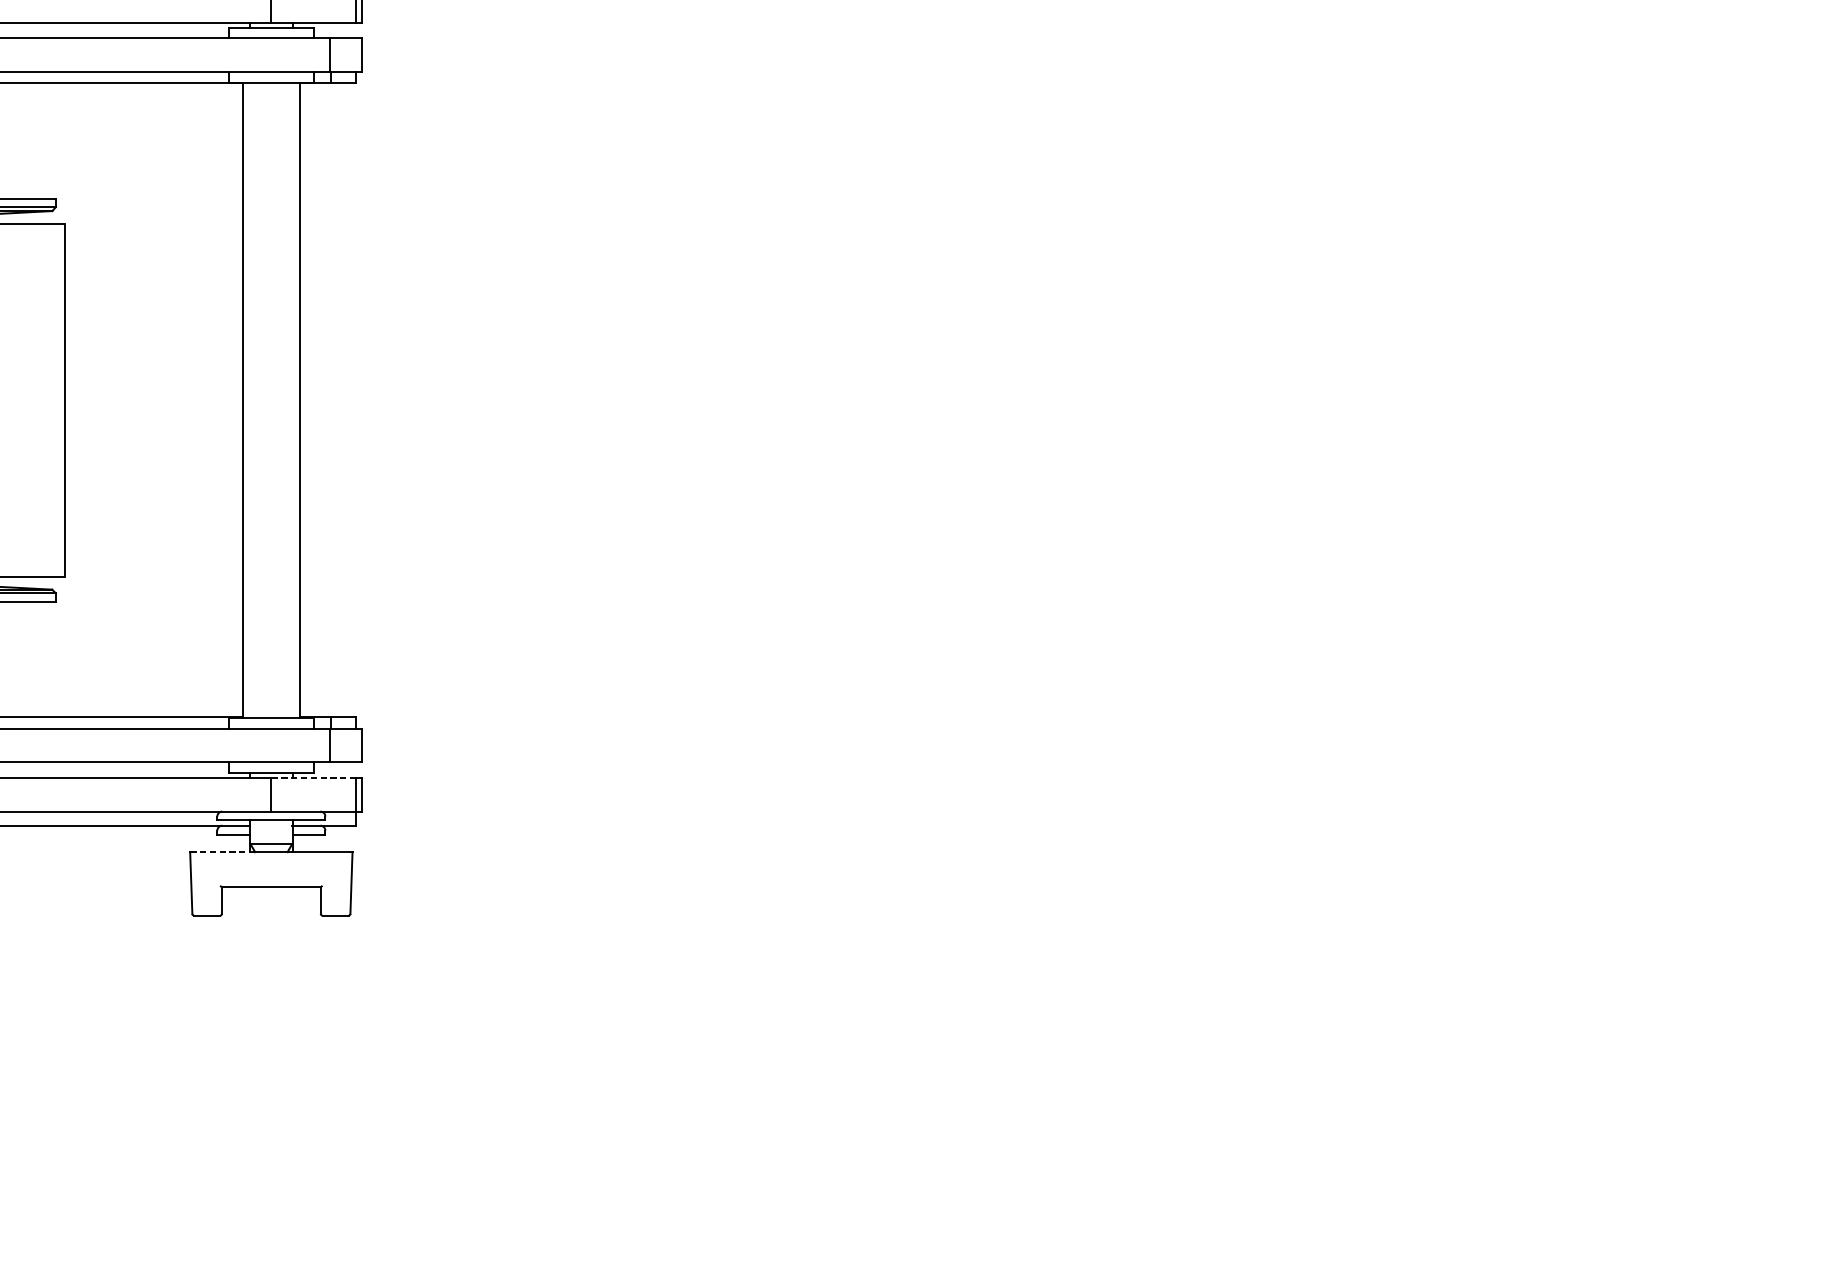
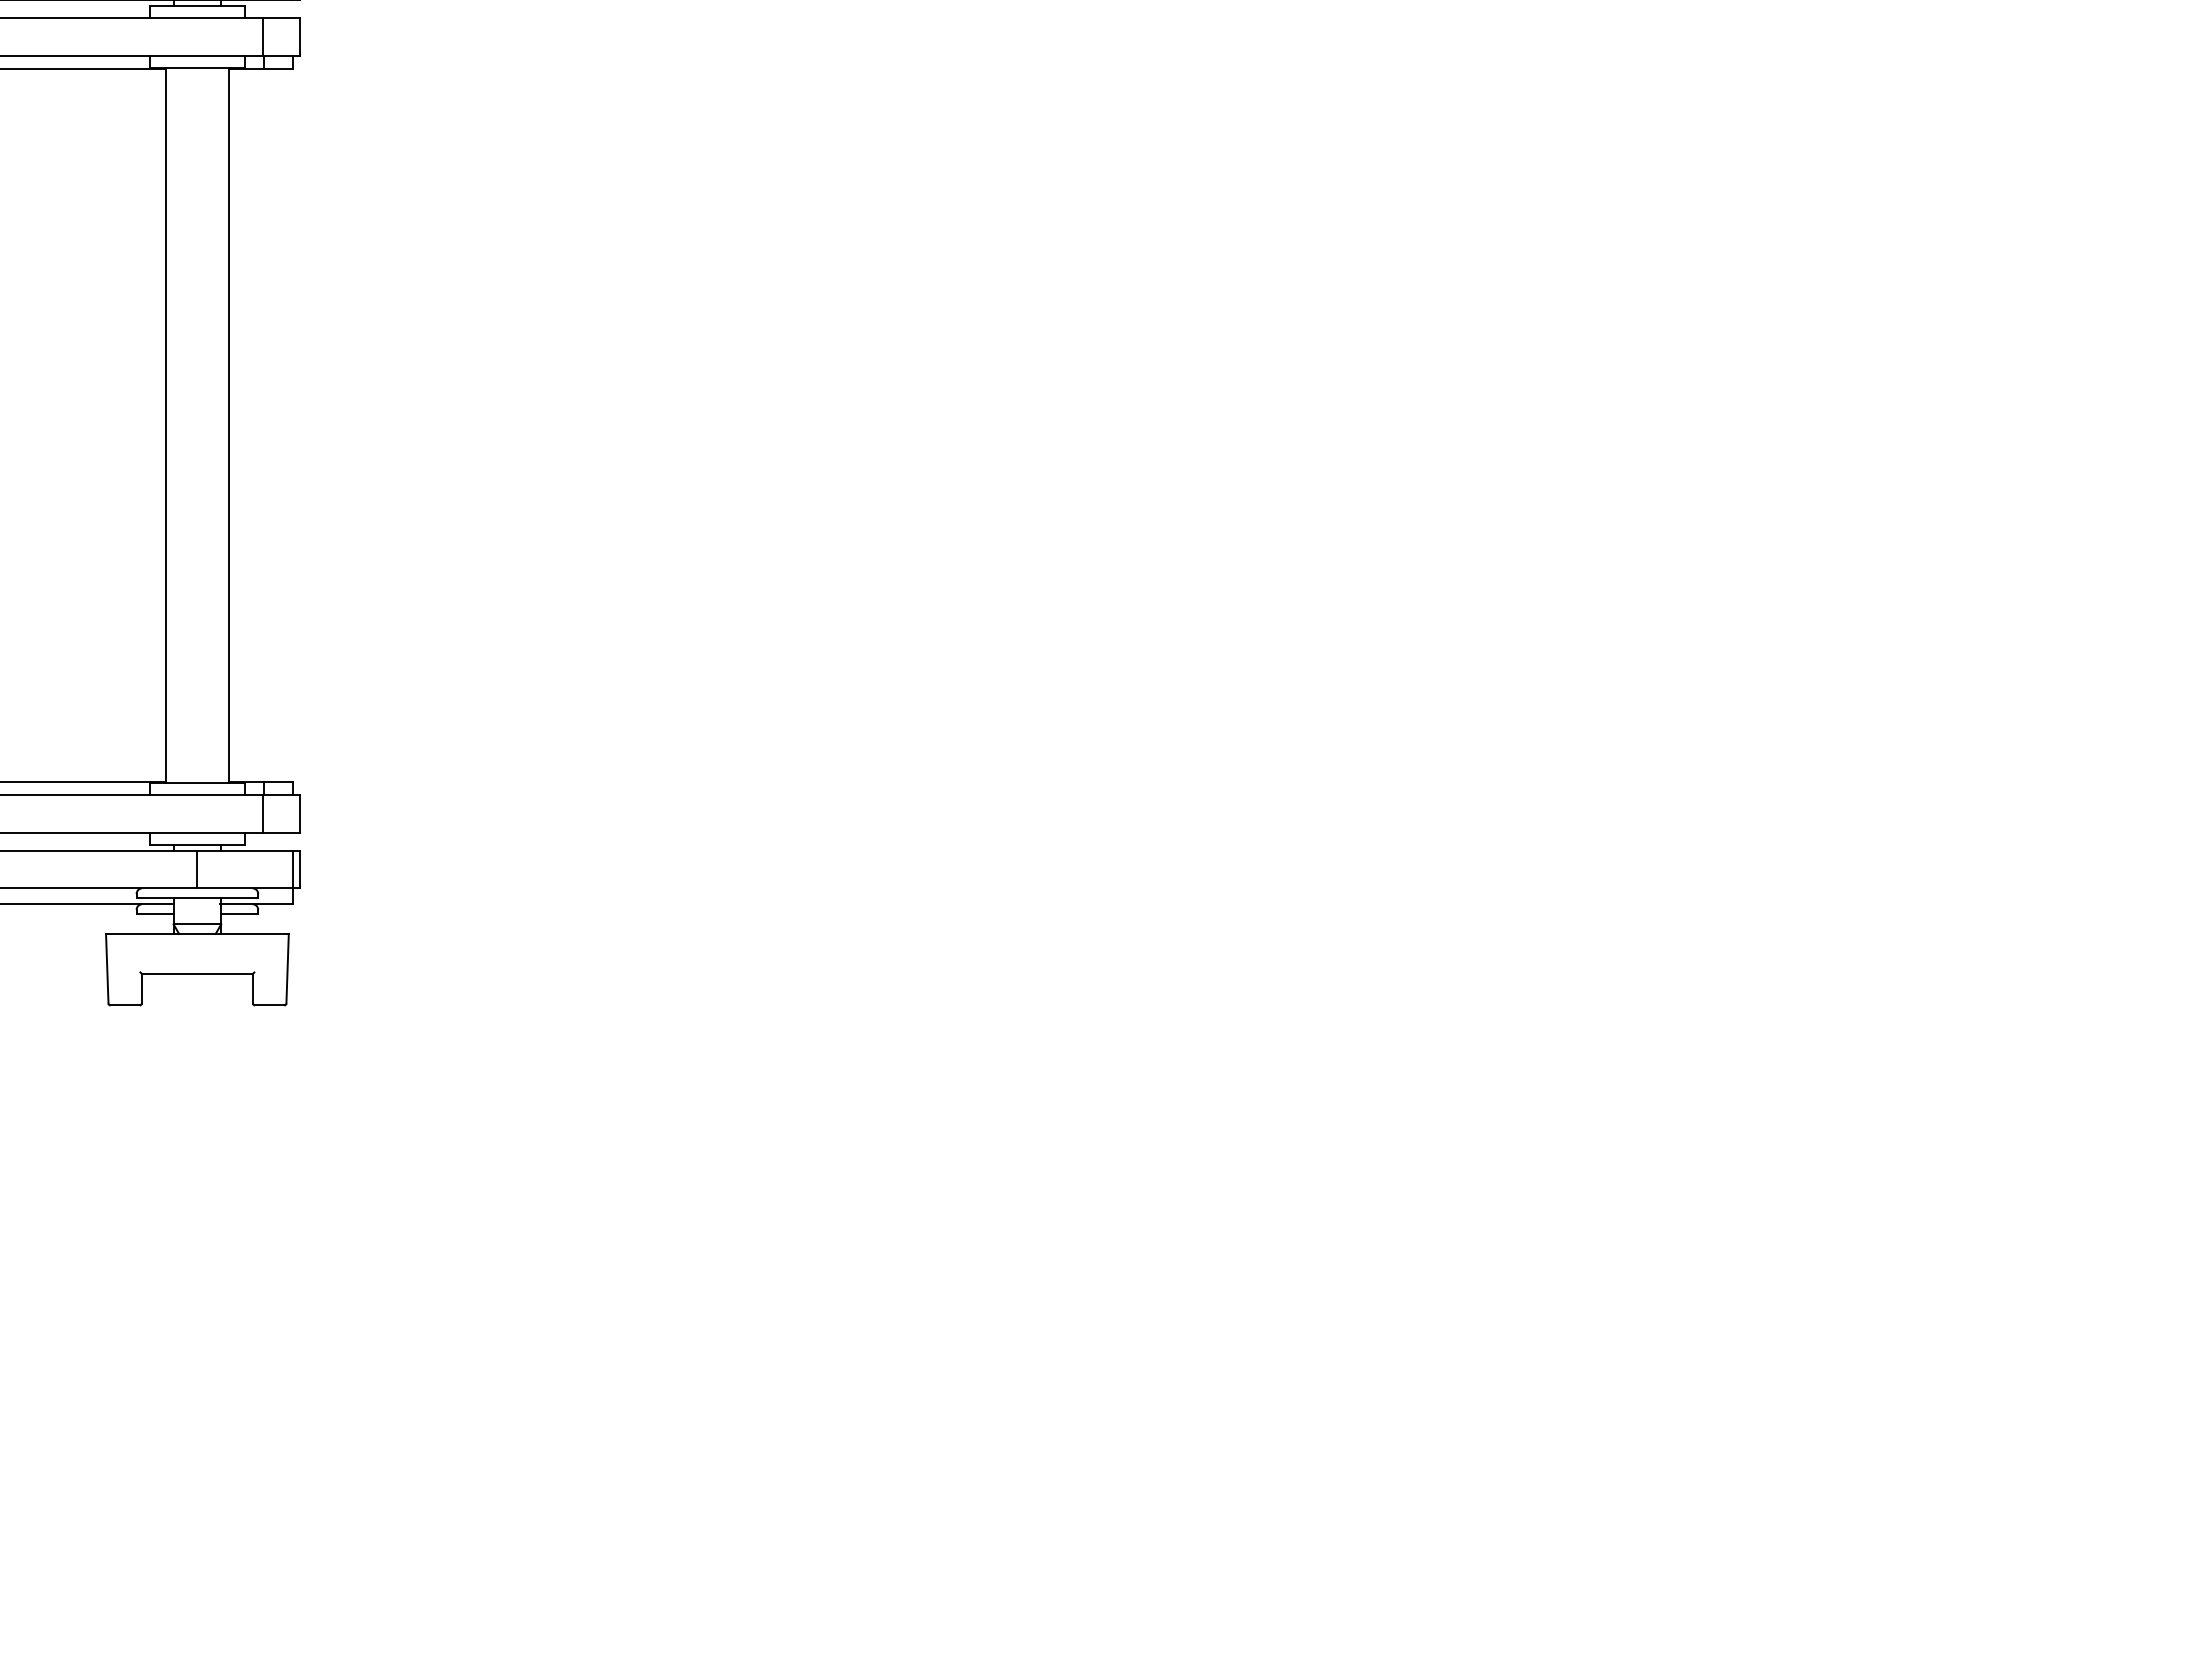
line: (313, 777) -> (244, 850), dashed -> solid
line: (223, 851) -> (143, 933), dashed -> solid

